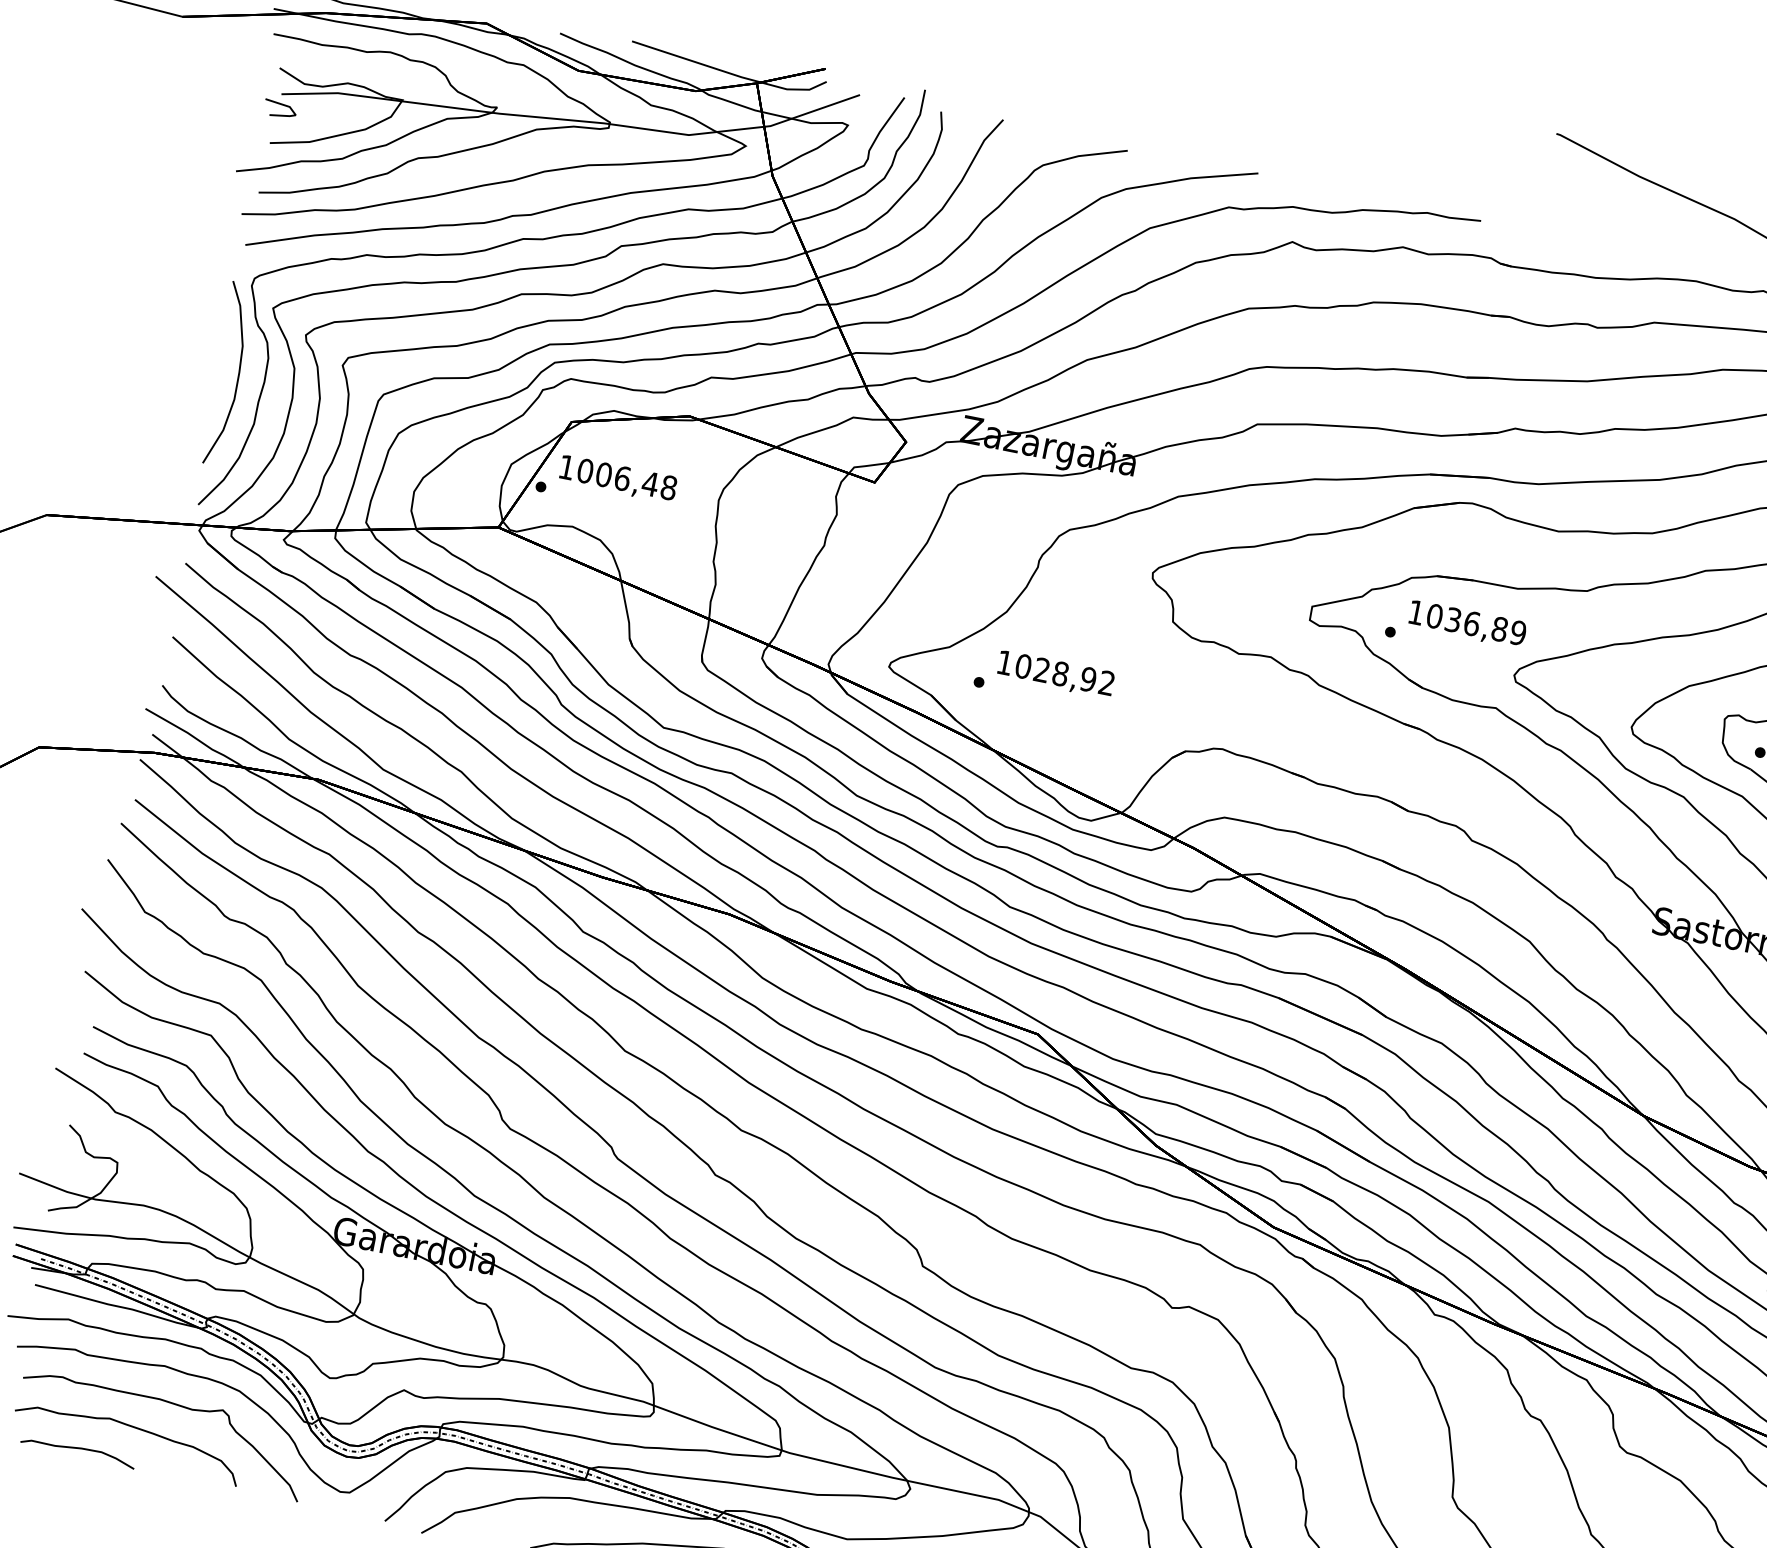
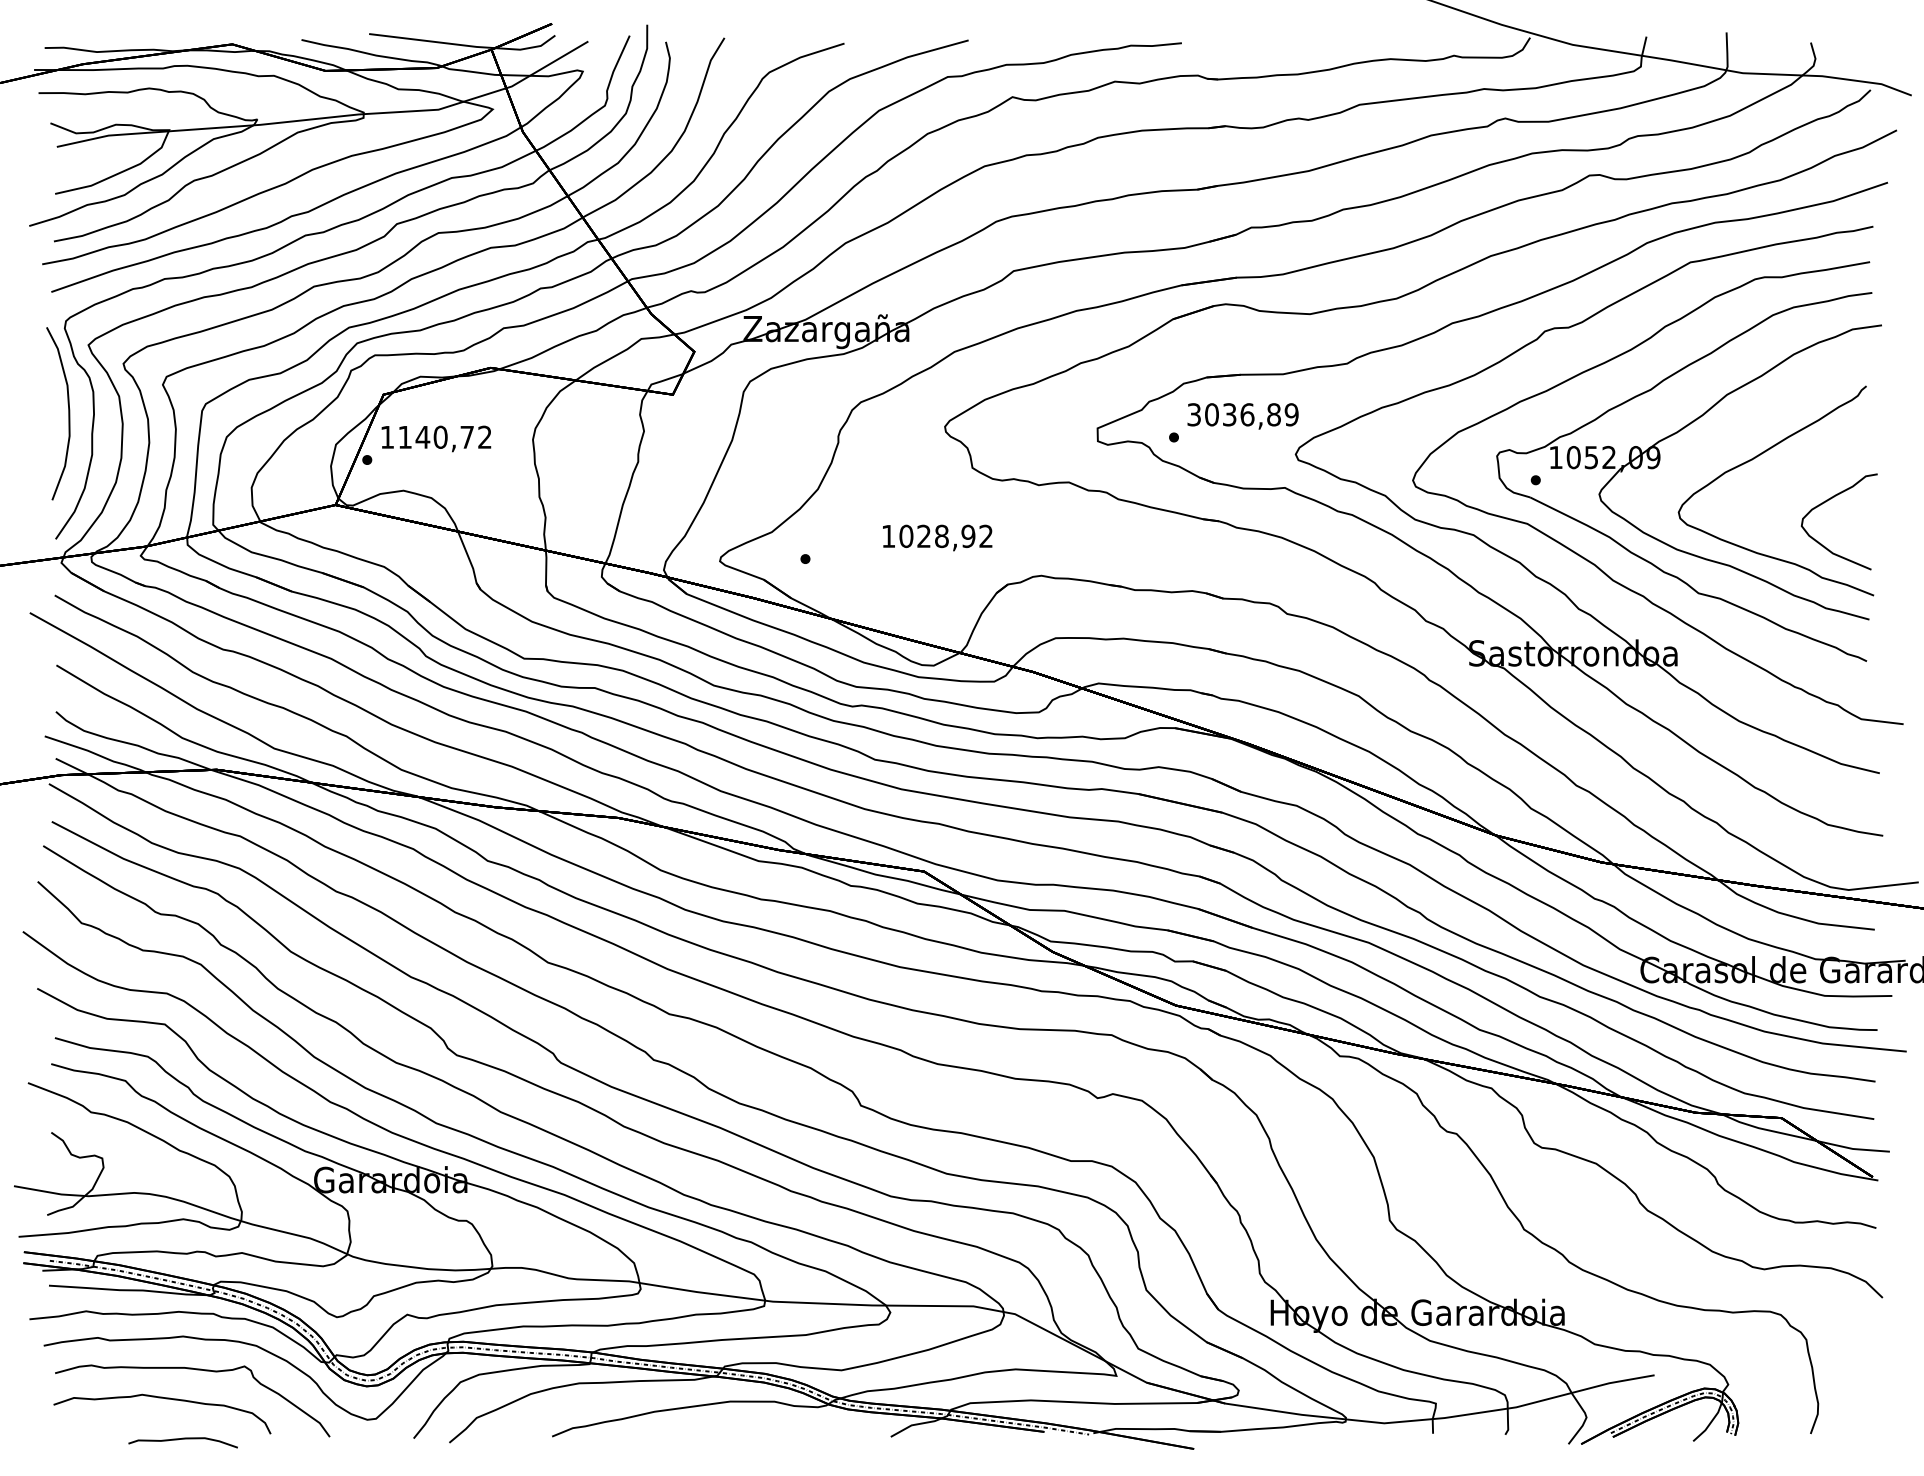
line: (282, 105) -> (59, 157), removed
text: (626, 478) -> (444, 436), 1006,48 -> 1140,72
text: (1415, 612) -> (1193, 414), 1036,89 -> 3036,89
text: (1055, 674) -> (937, 537), moved
curve: (77, 1448) -> (182, 1439), moved

